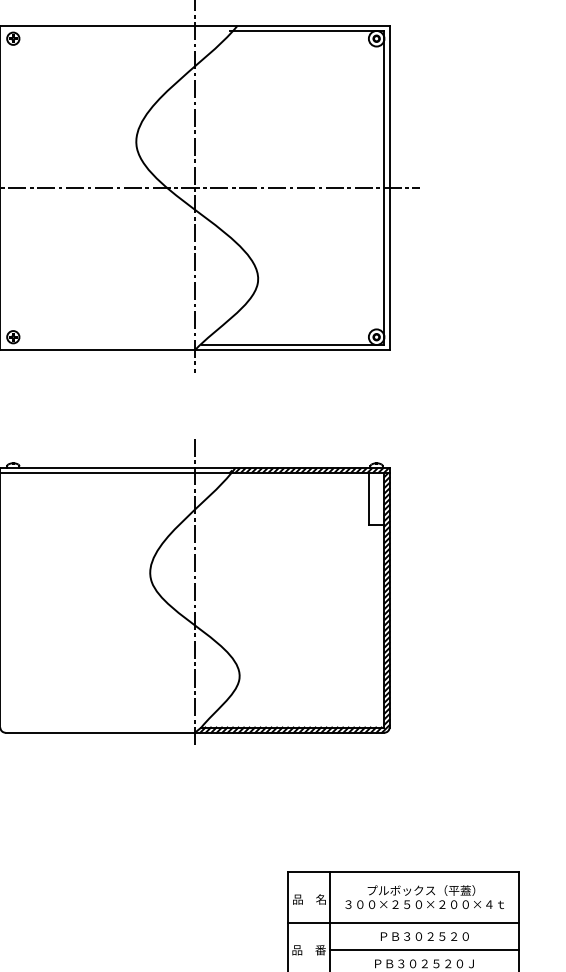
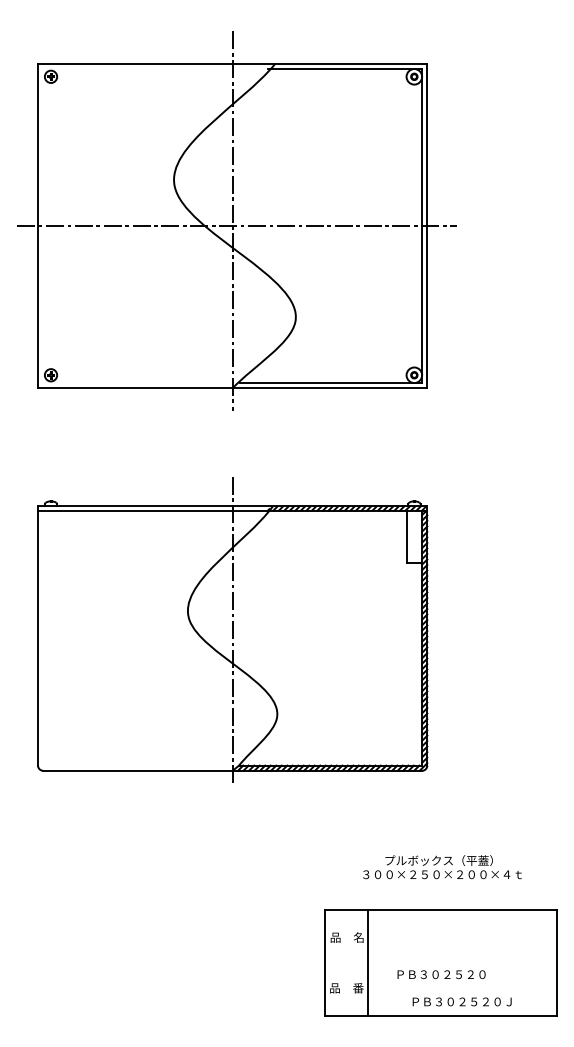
text: (424, 897) -> (442, 867), moved
line: (402, 923) -> (440, 961), removed
text: (424, 936) -> (441, 974), moved
line: (424, 950) -> (462, 988), removed

